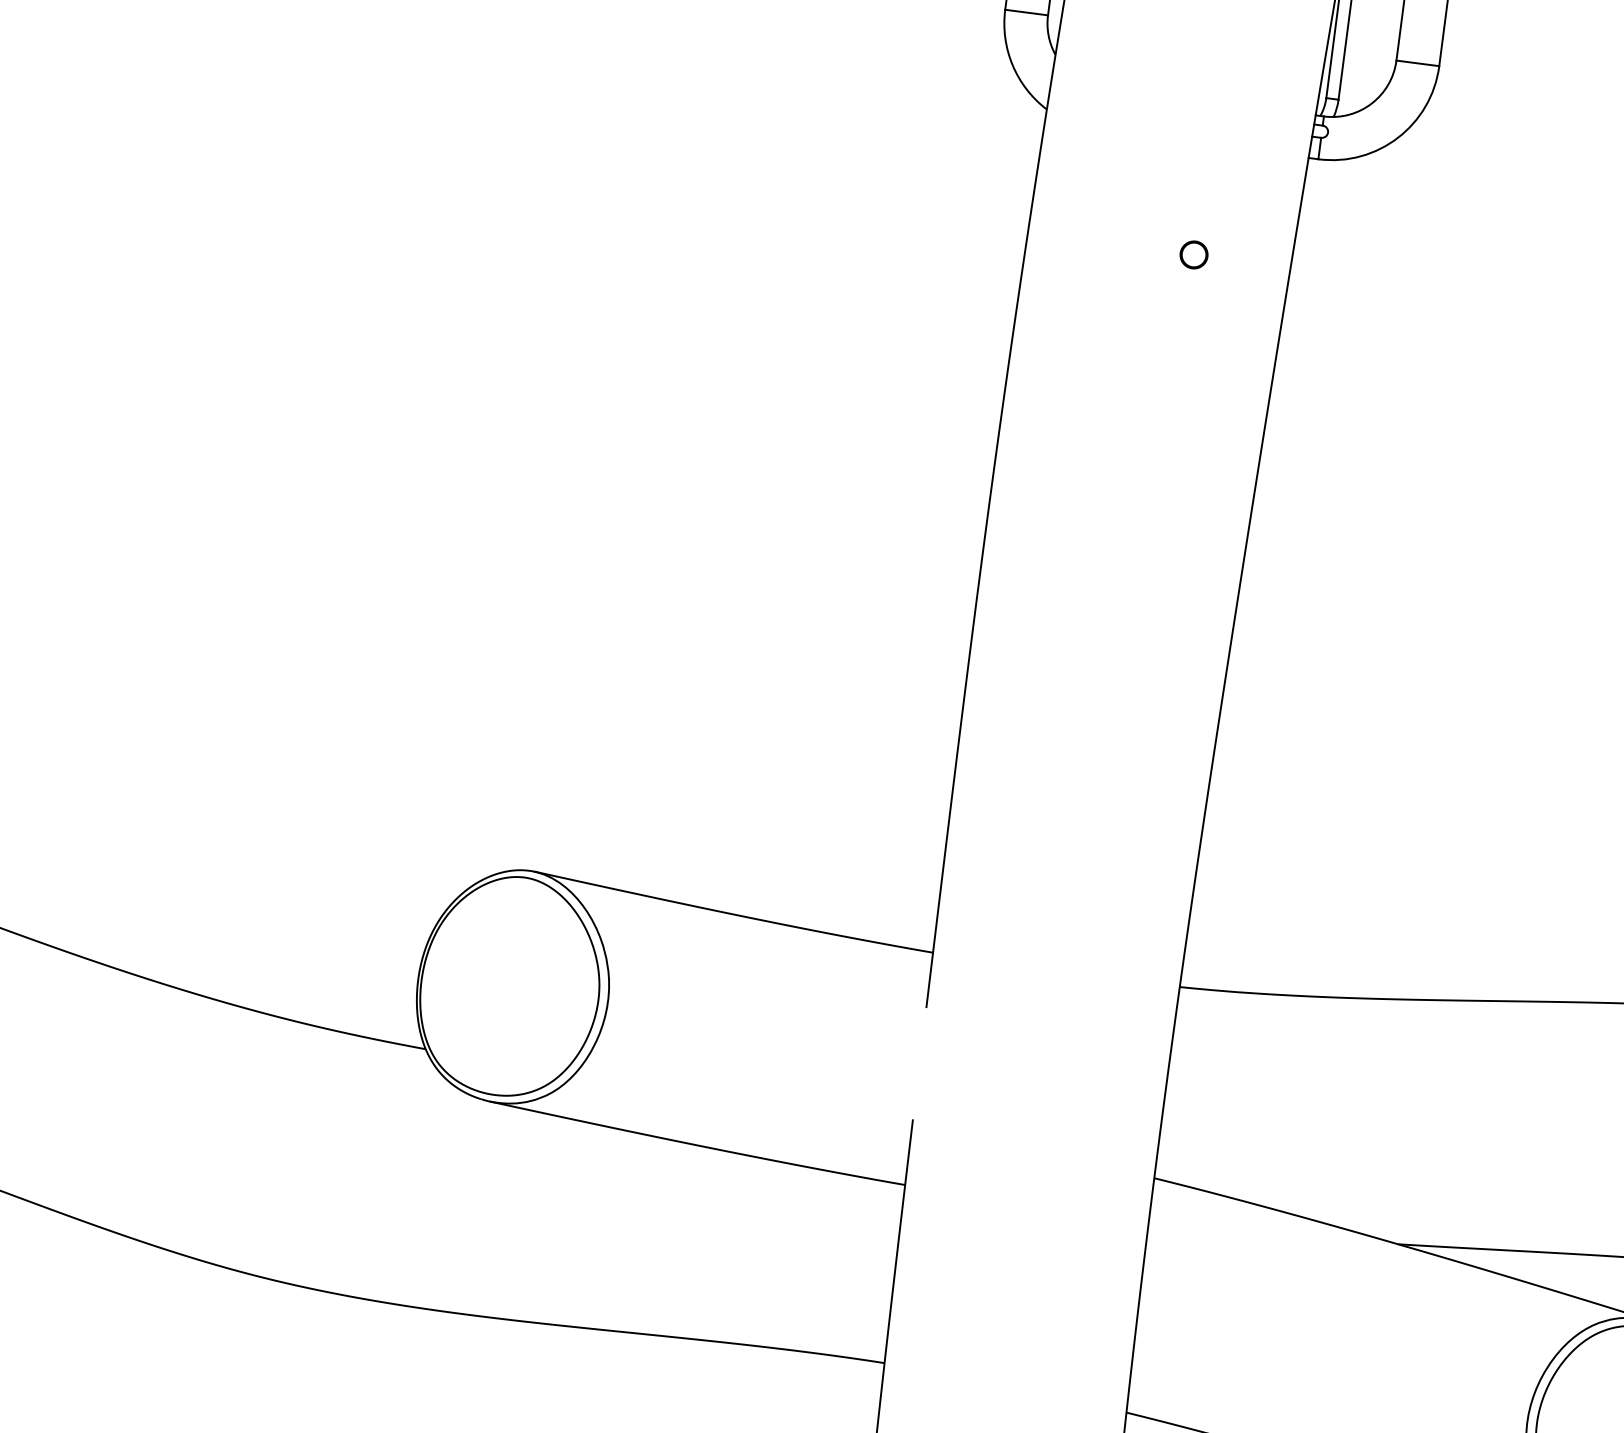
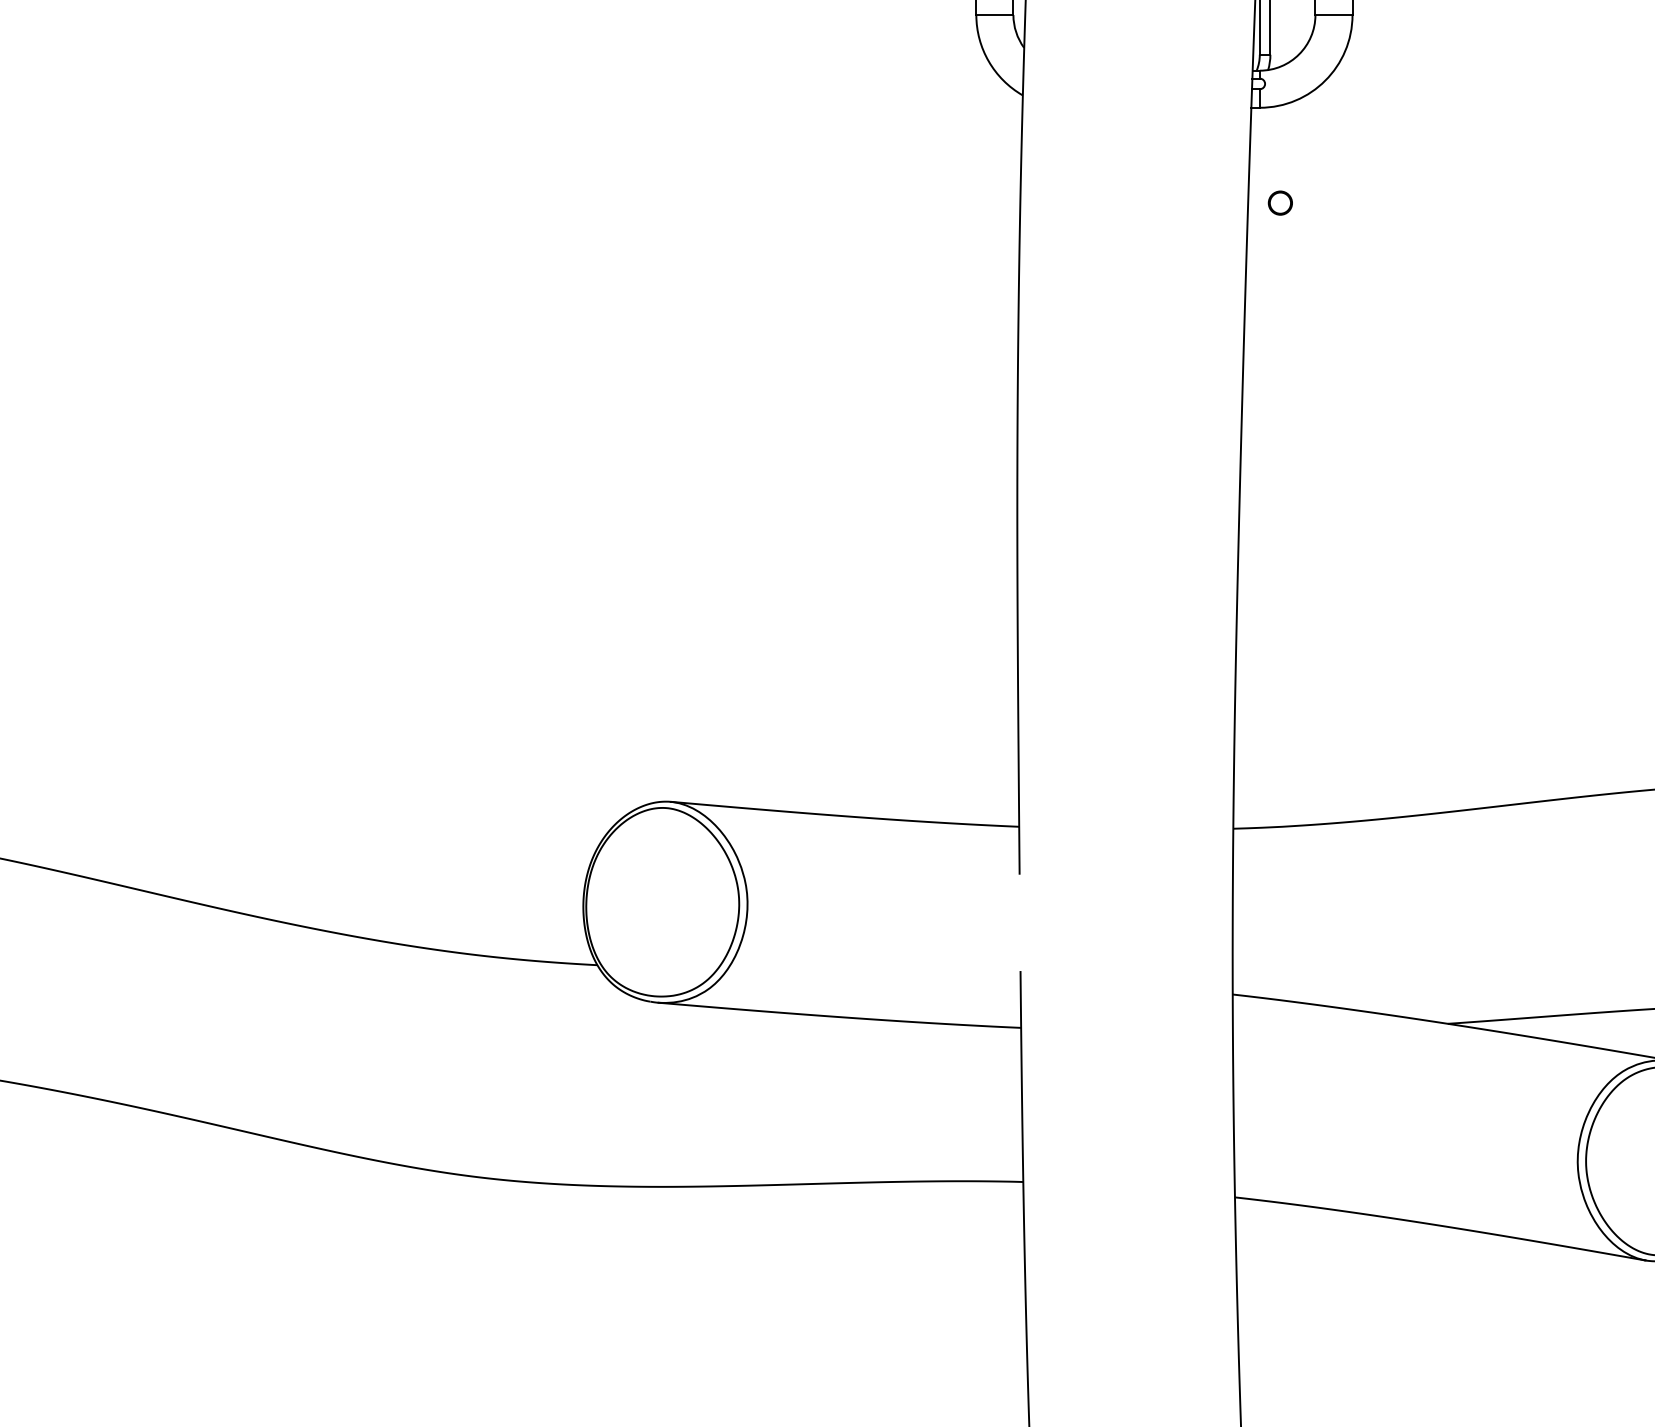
circle: (1193, 254) -> (1279, 202), moved

